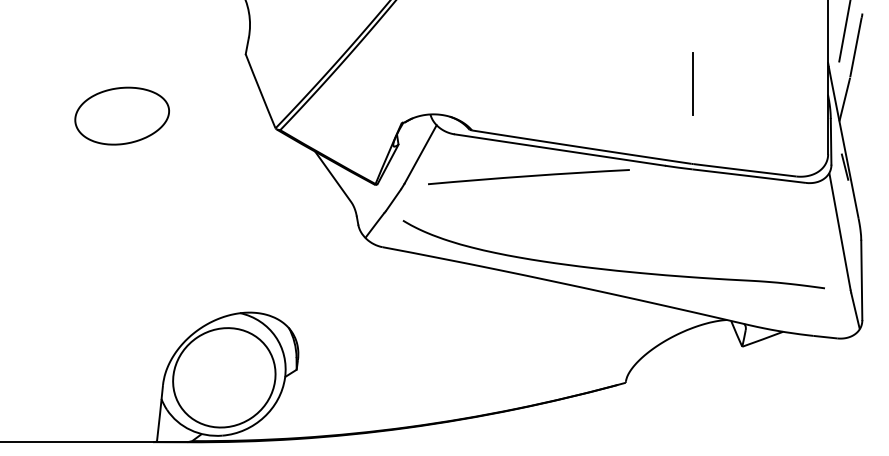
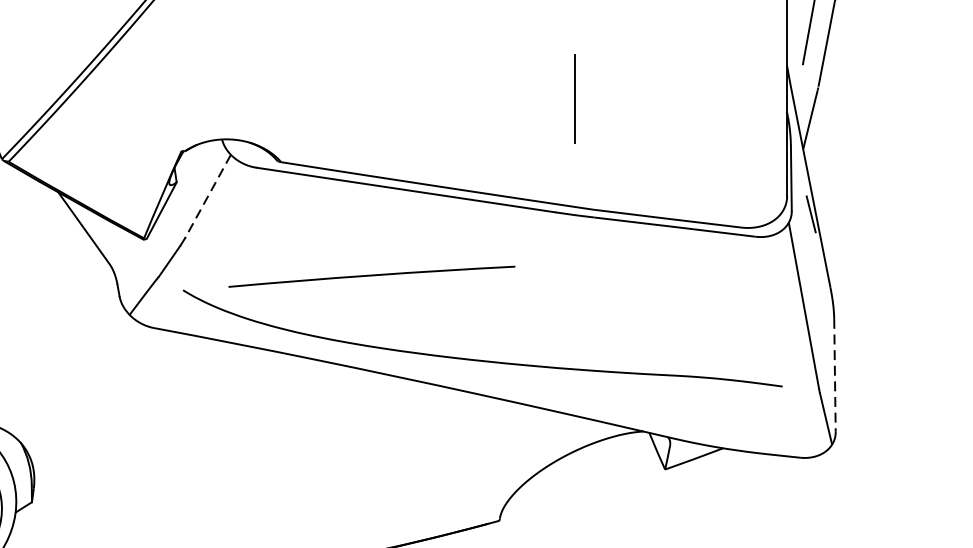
line: (692, 83) -> (574, 98), moved
line: (420, 154) -> (207, 196), solid -> dashed
curve: (528, 177) -> (371, 277), moved
line: (861, 280) -> (834, 375), solid -> dashed

